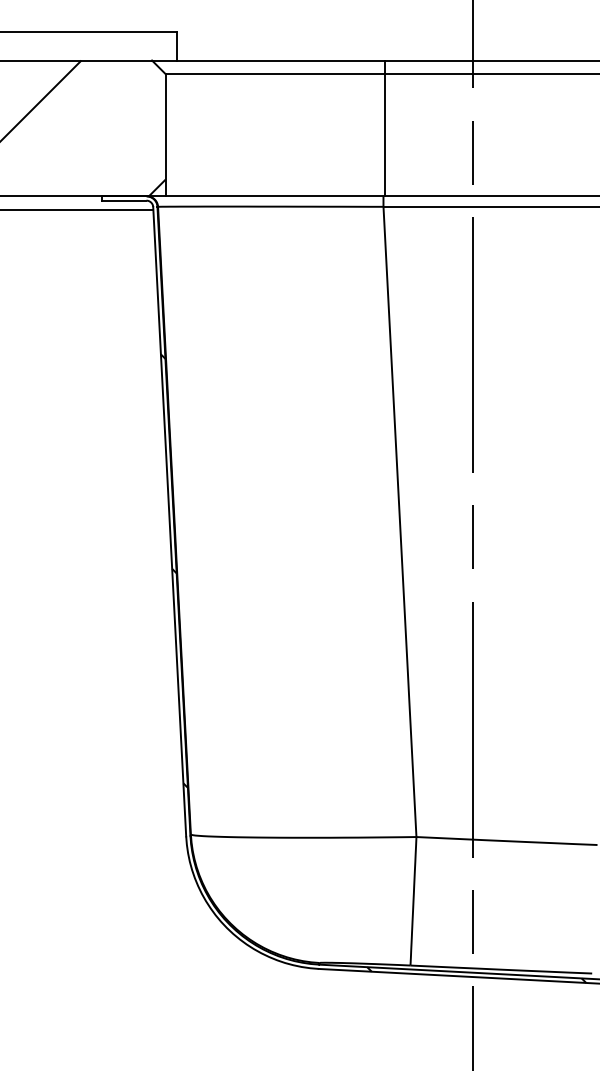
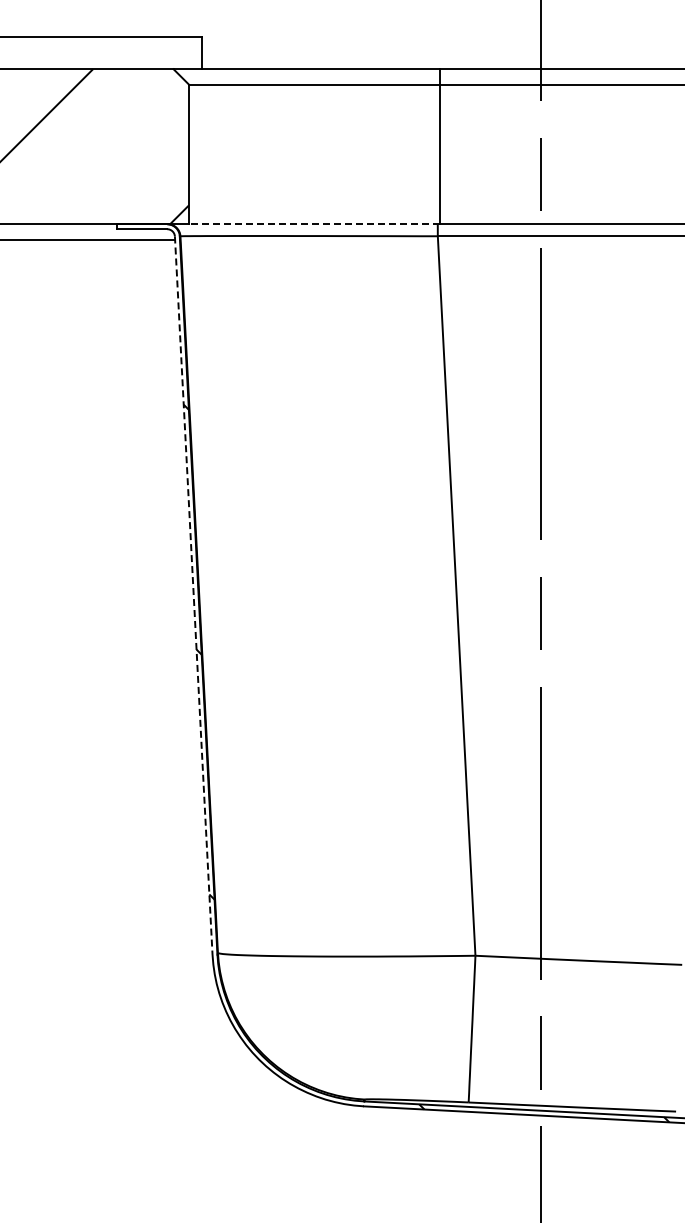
line: (274, 196) -> (313, 224), solid -> dashed
line: (169, 521) -> (193, 595), solid -> dashed

